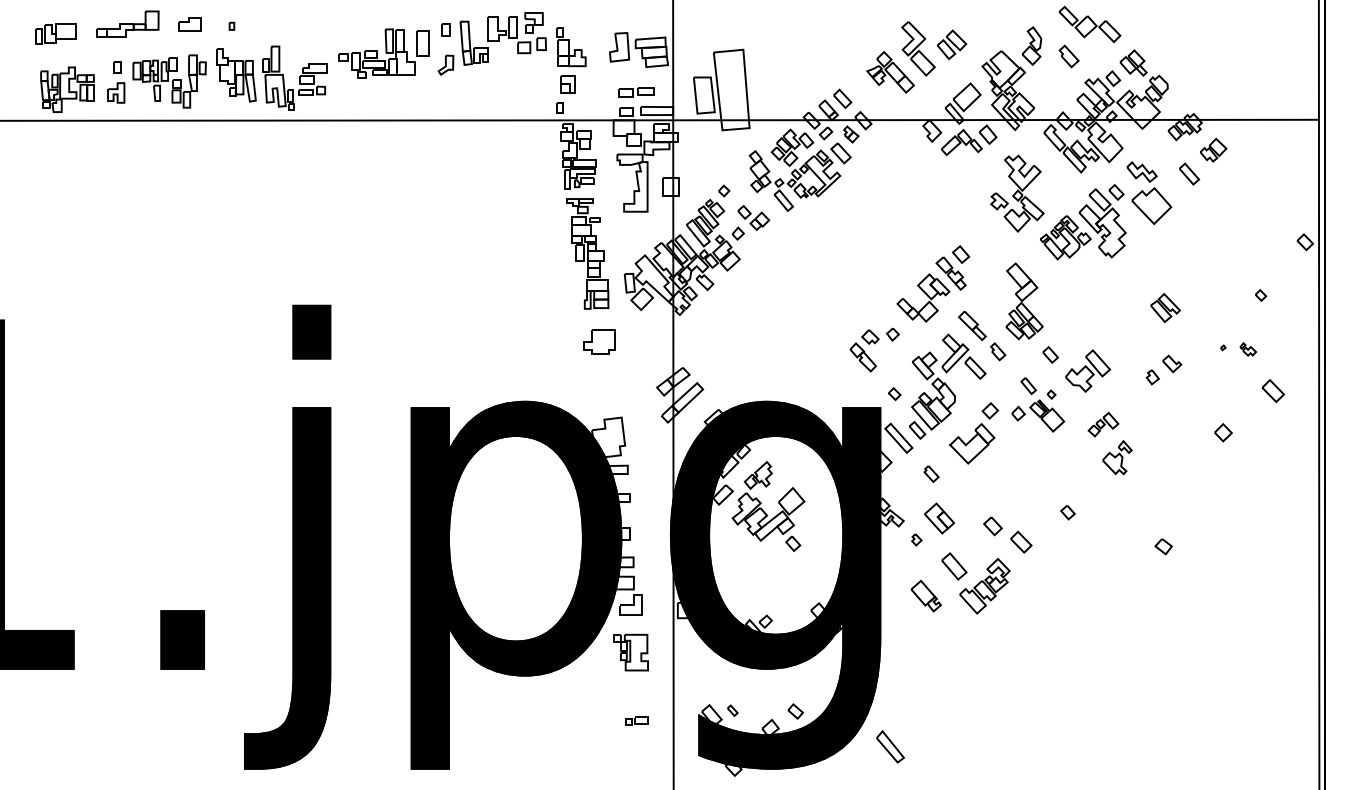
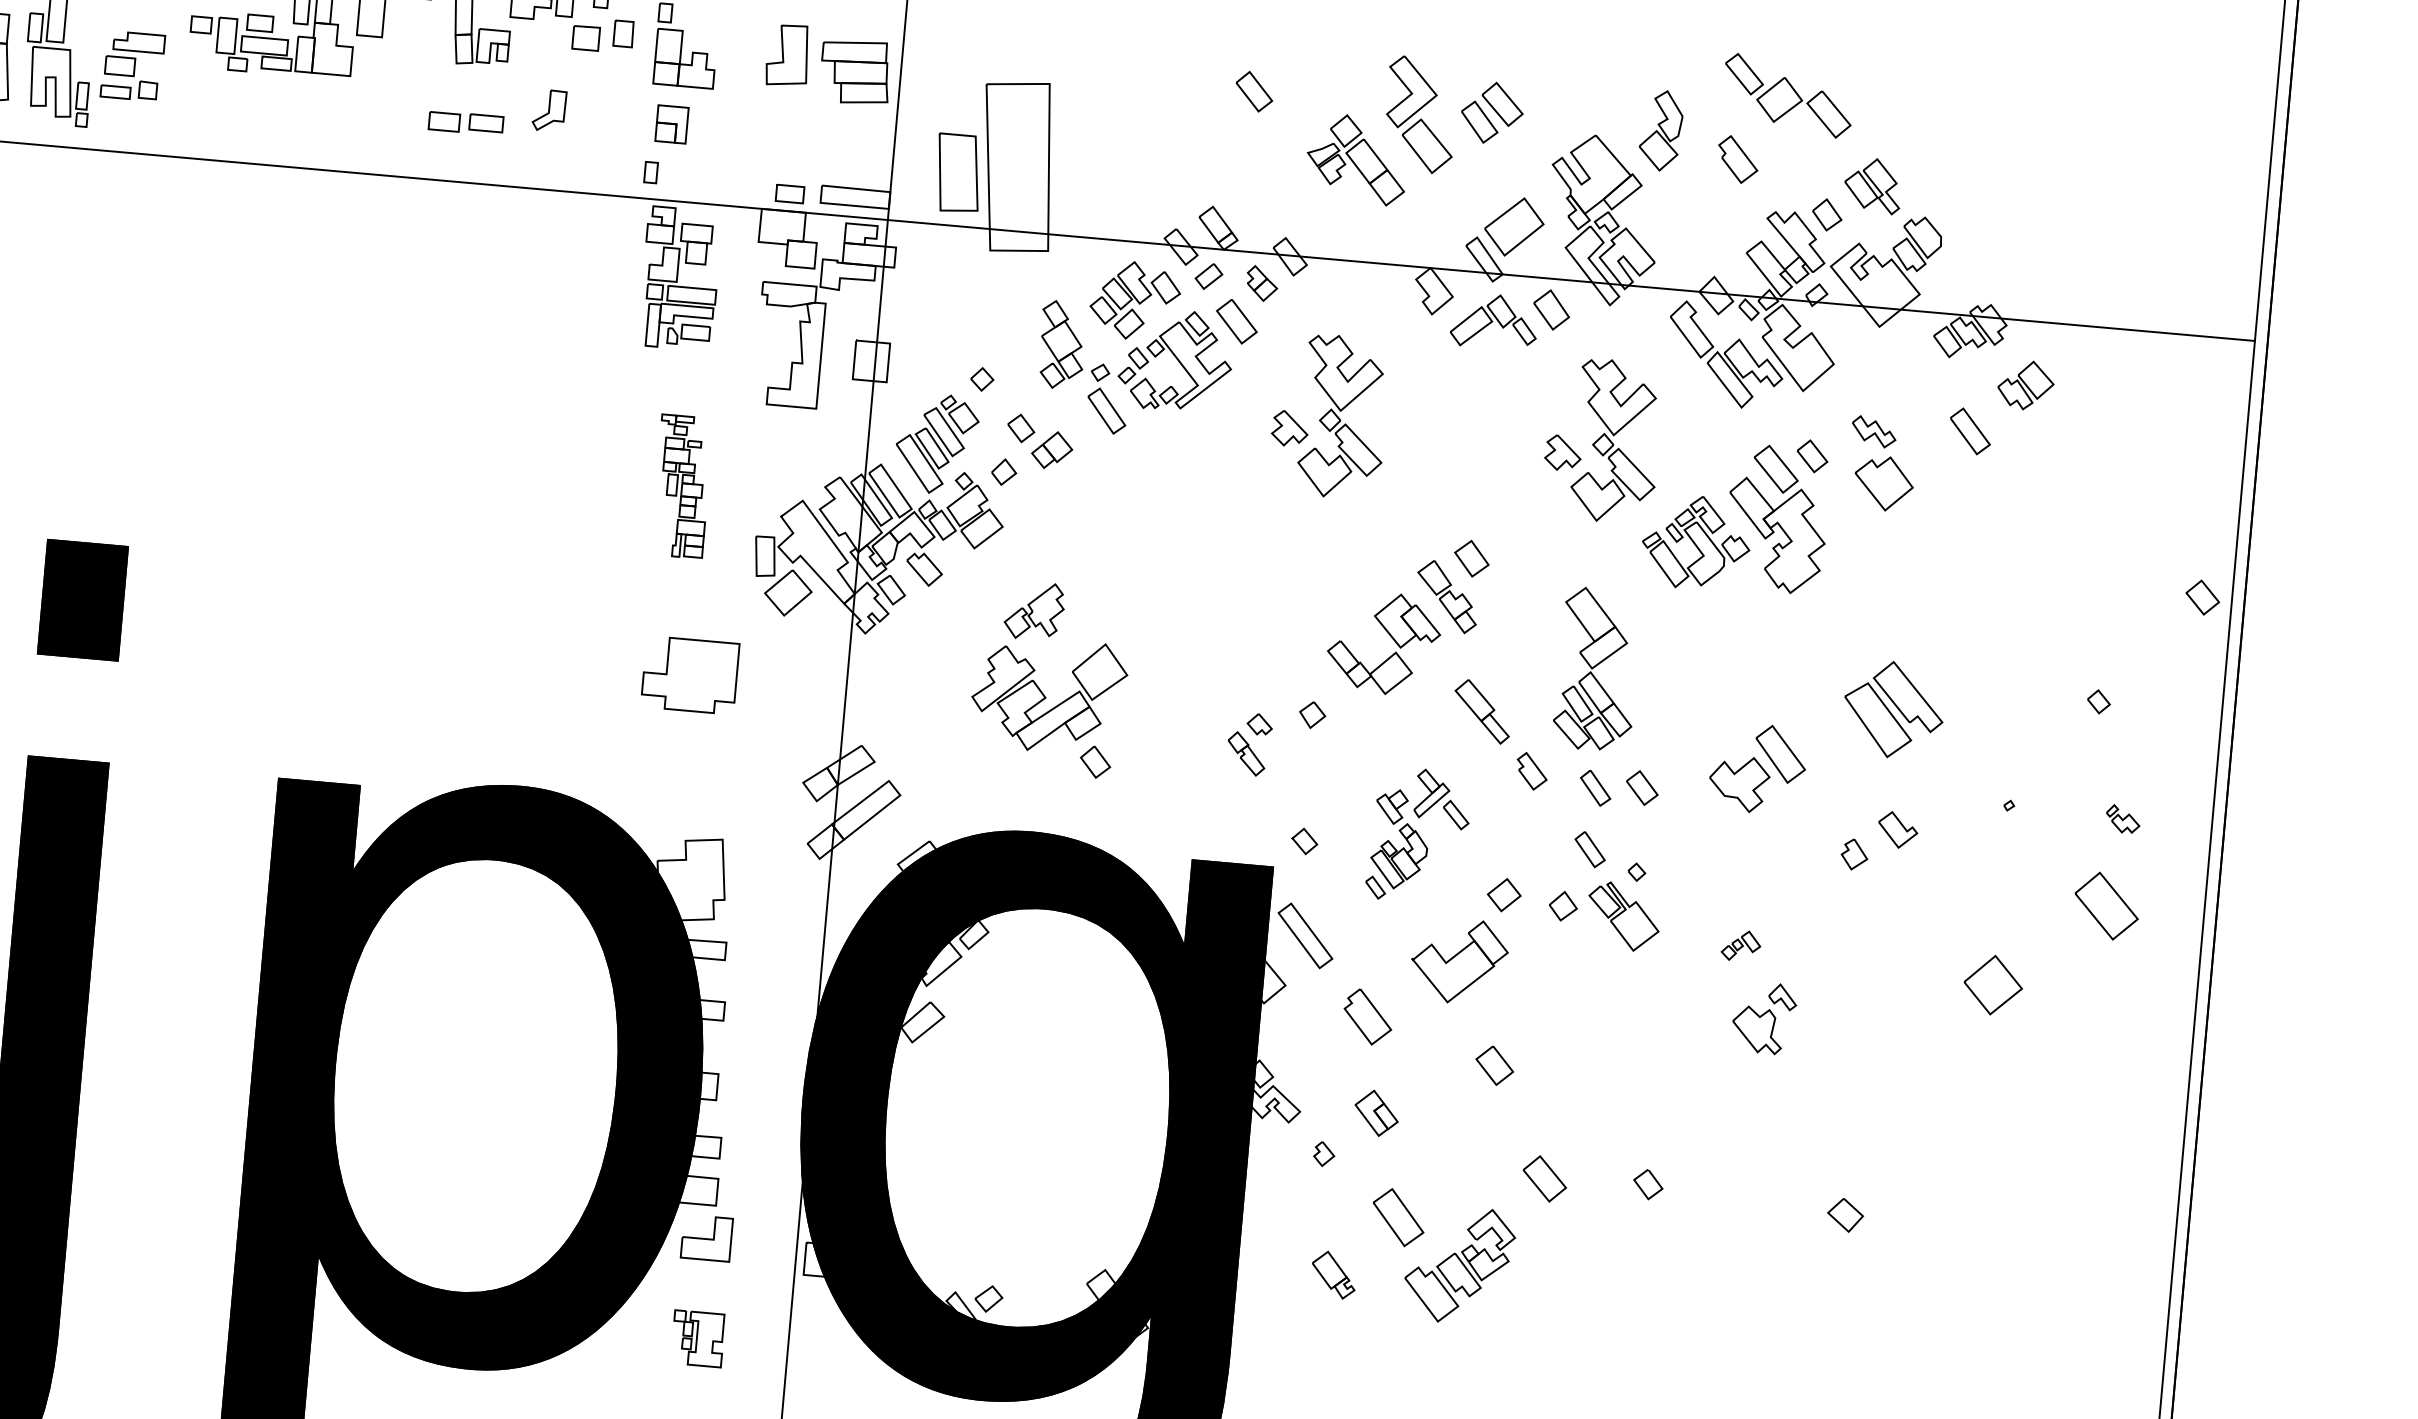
part: (445, 64) -> (548, 109), moved
part: (636, 92) -> (466, 123), moved
part: (842, 98) -> (1254, 90), moved
part: (1149, 192) -> (1882, 462), size x0.7
part: (888, 193) -> (1329, 415), added
part: (587, 253) -> (681, 485), size x0.6
part: (1165, 308) -> (1894, 711), size x1.6
part: (599, 341) -> (690, 674), size x1.4
part: (1247, 349) -> (2121, 819), moved
part: (864, 350) -> (1249, 743), size x0.7
part: (1028, 357) -> (1595, 789), added
part: (1088, 370) -> (1759, 767), moved
part: (947, 386) -> (1418, 835), size x0.6
part: (1273, 391) -> (2107, 907), size x1.4
part: (1103, 424) -> (1741, 945), size x0.6
part: (1223, 432) -> (1993, 984), size x1.6
part: (931, 474) -> (1367, 1018), size x1.6
part: (762, 508) -> (1037, 681), moved
line: (1065, 514) -> (1642, 1188), moved
part: (939, 518) -> (1376, 1113), size x0.7
part: (992, 526) -> (1493, 1066), moved
part: (926, 595) -> (1334, 1273), size x0.7
part: (630, 652) -> (696, 1338), size x0.7

